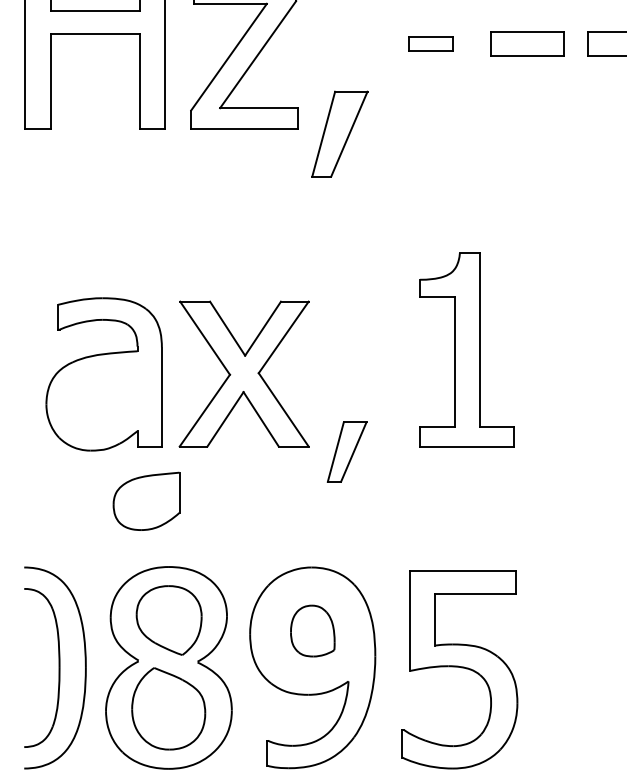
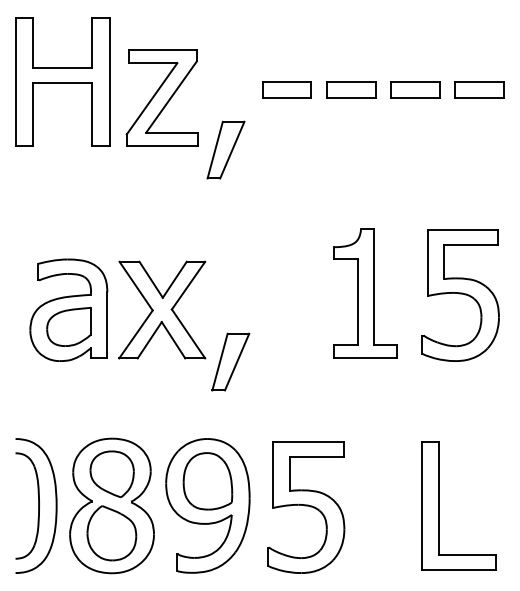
part: (430, 43) -> (286, 89), size x1.67
part: (466, 349) -> (365, 293), moved
part: (346, 451) -> (230, 361), size x1.43
part: (145, 500) -> (68, 326), moved
part: (312, 631) -> (207, 481), size x1.67

